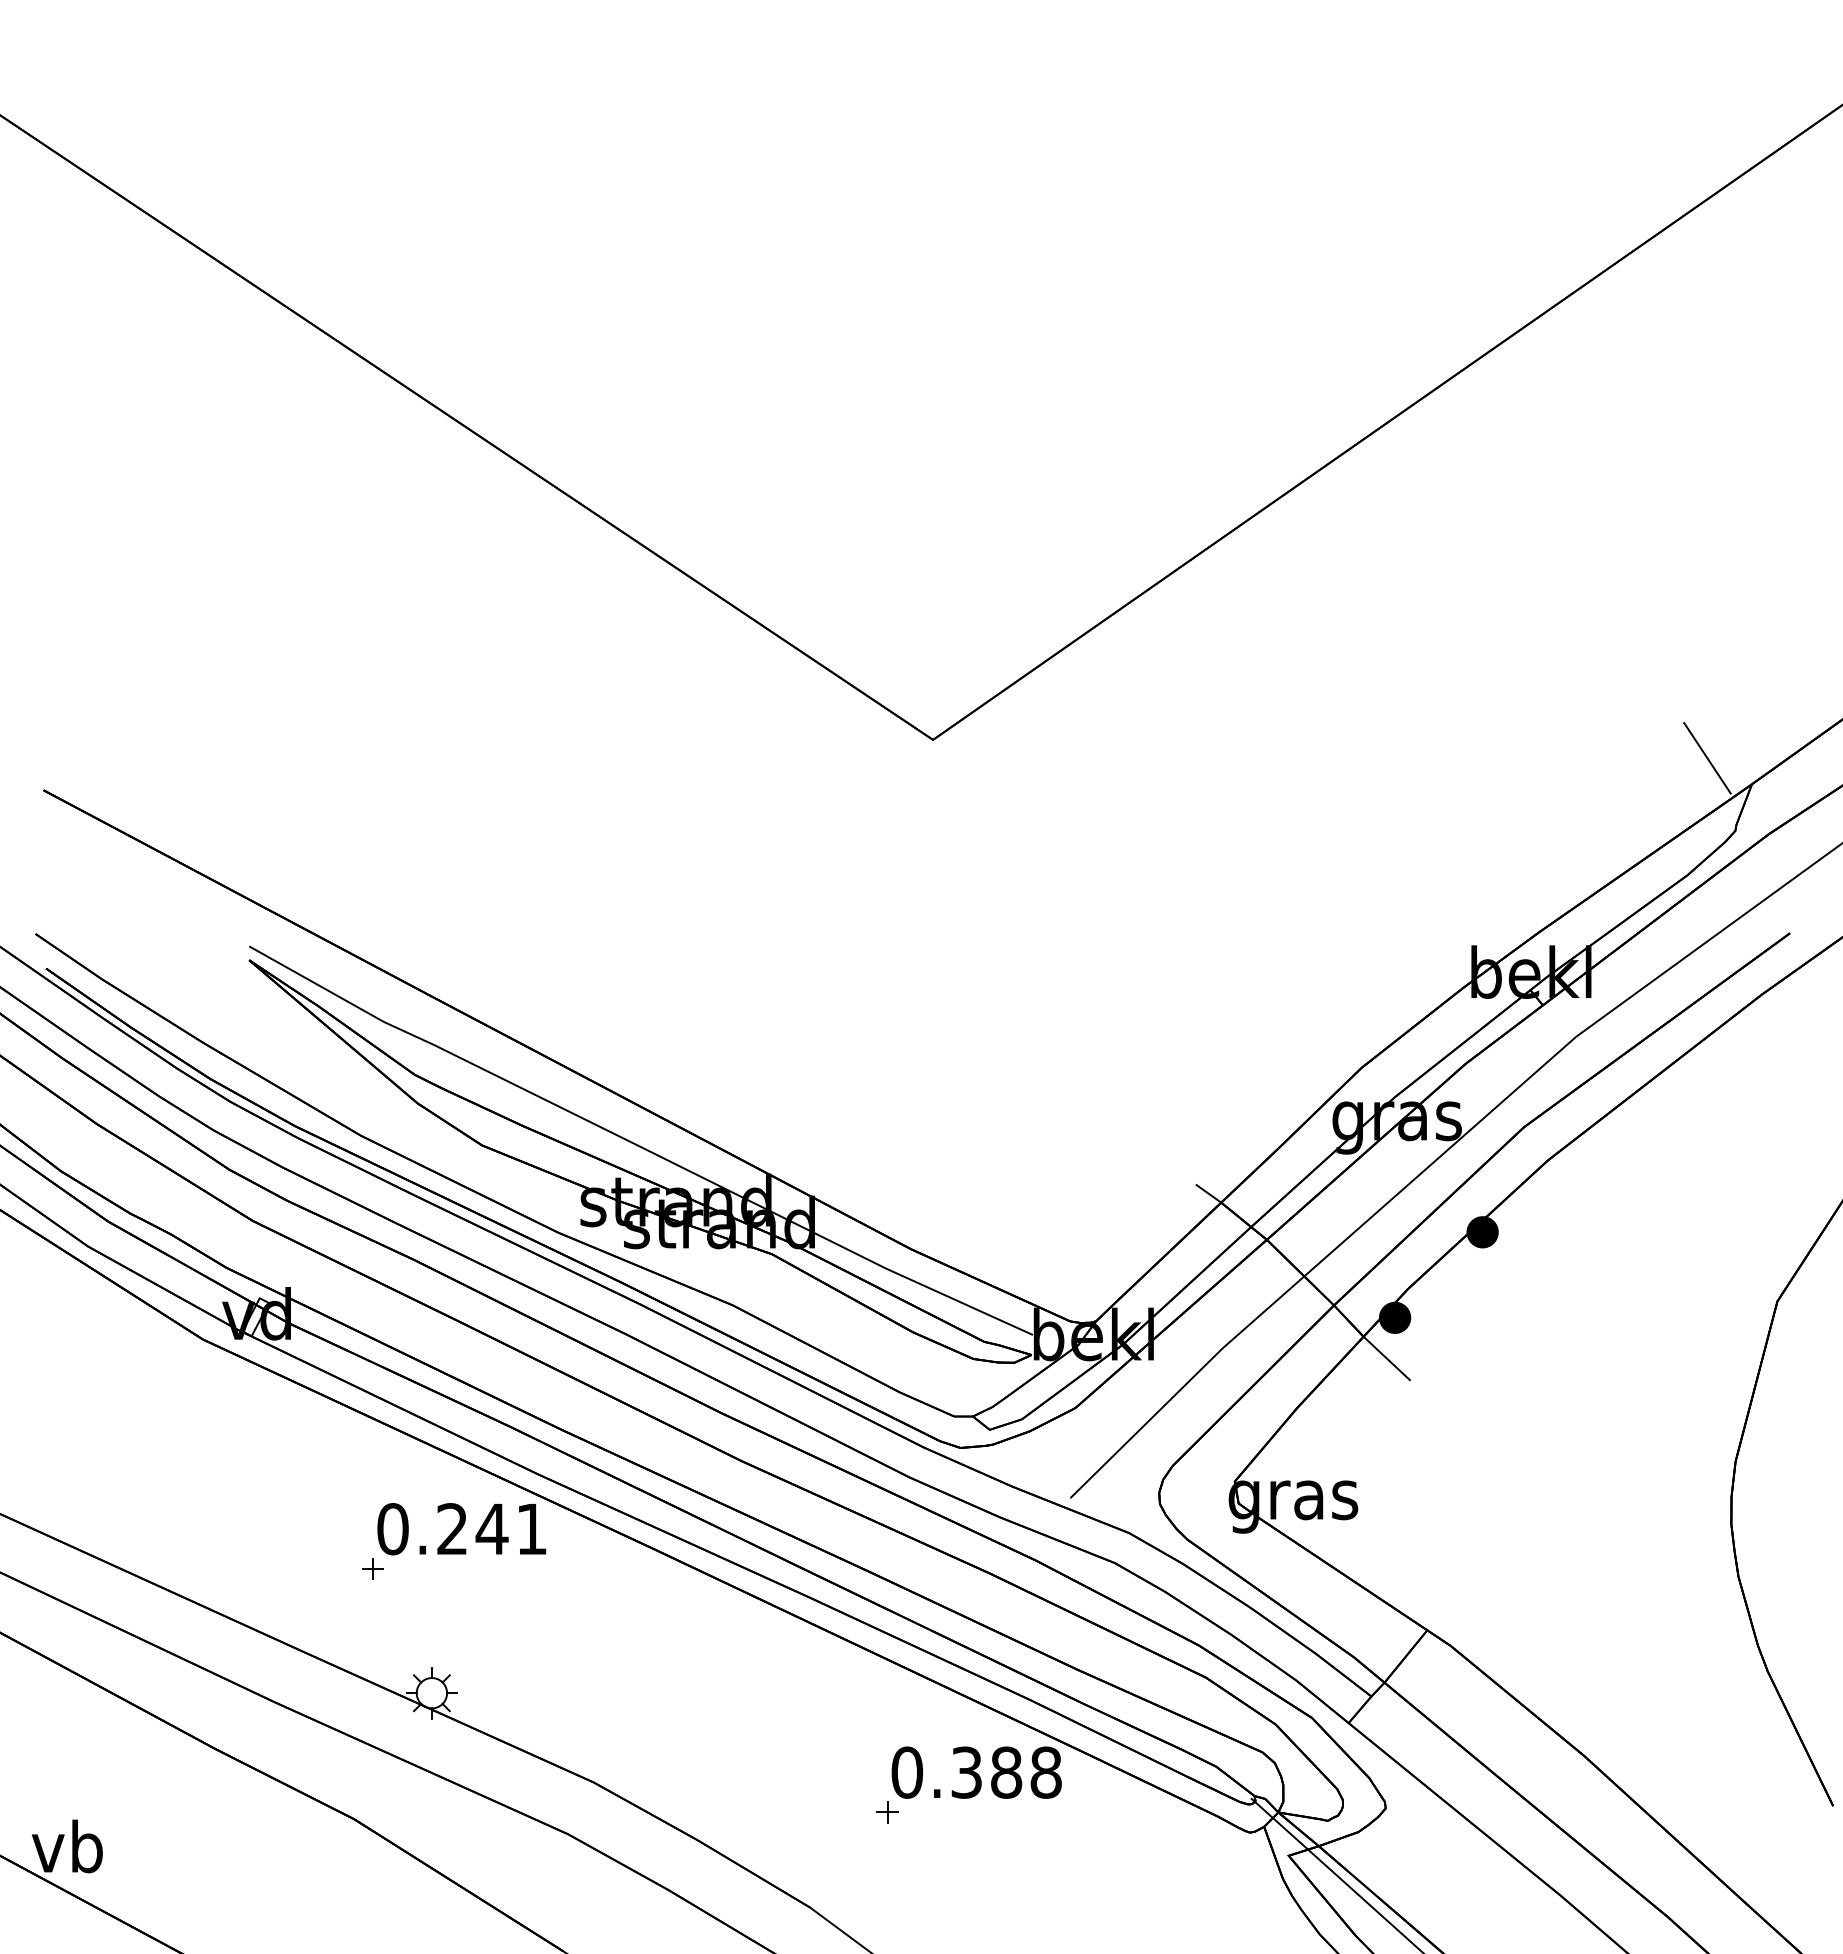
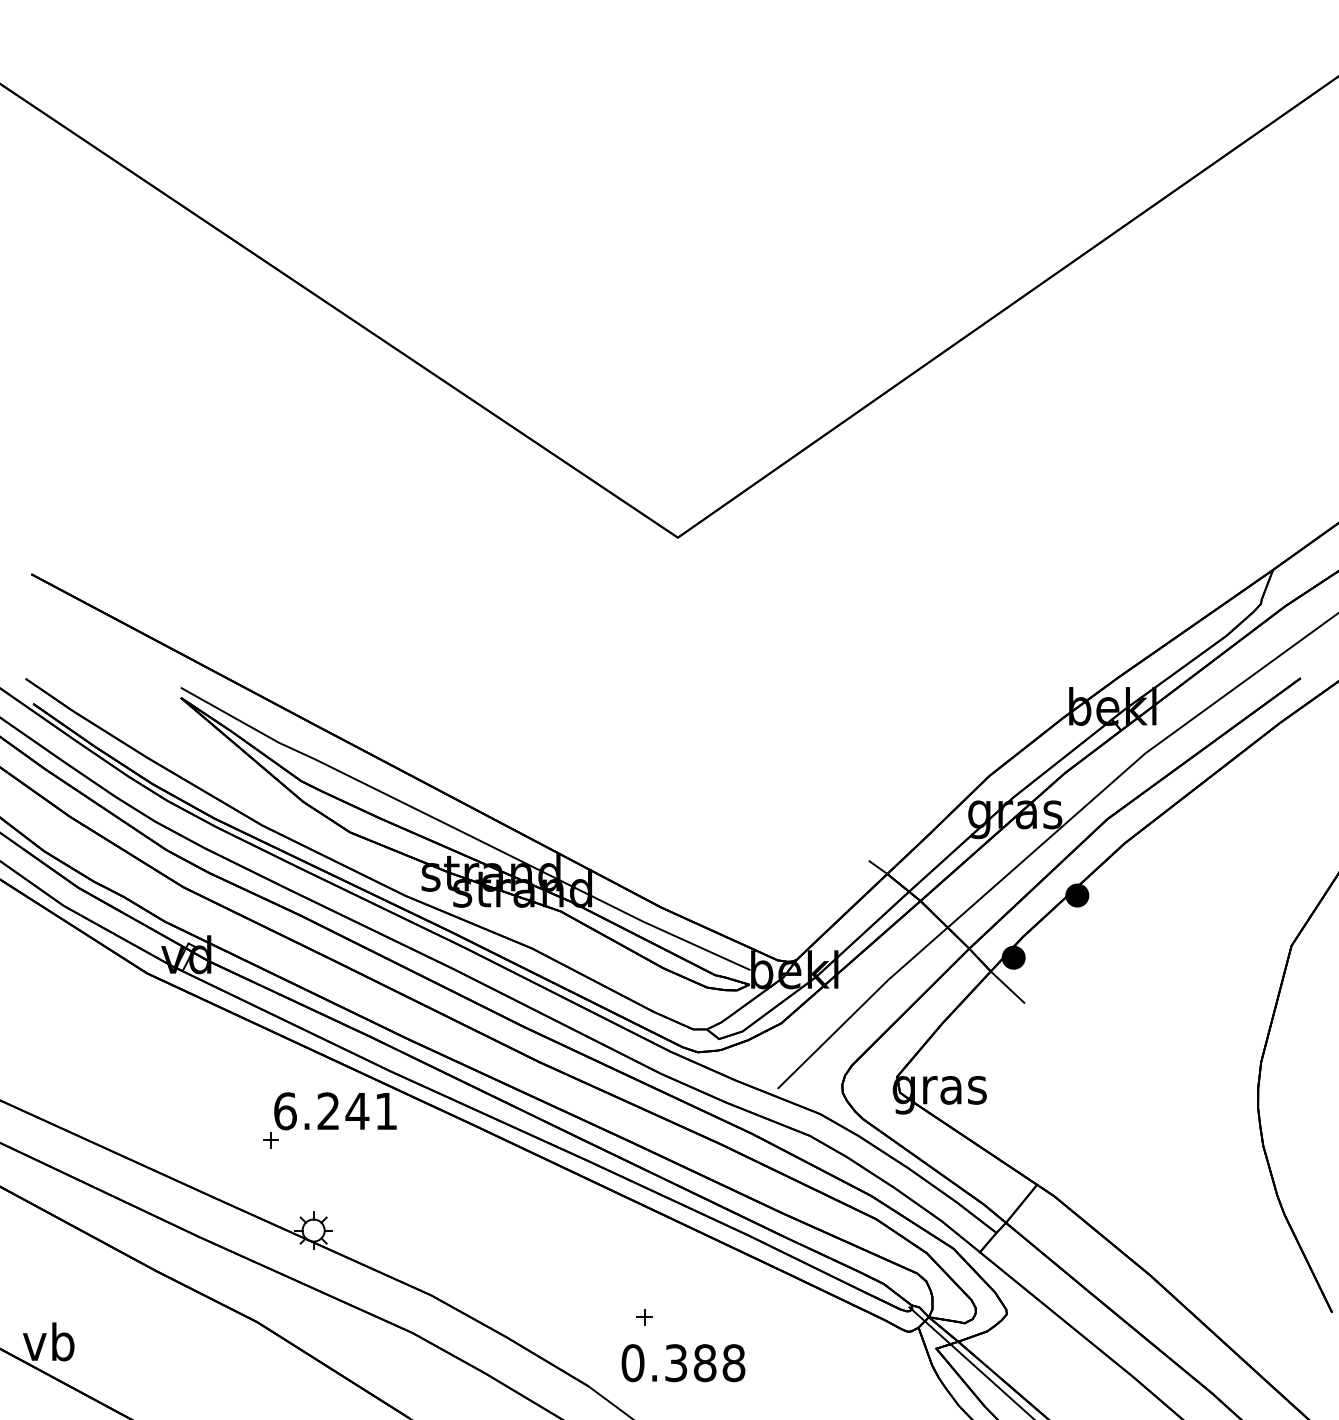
line: (1707, 758) -> (1240, 551), removed
text: (392, 1529) -> (285, 1111), 0.241 -> 6.241
text: (976, 1772) -> (683, 1363), moved

